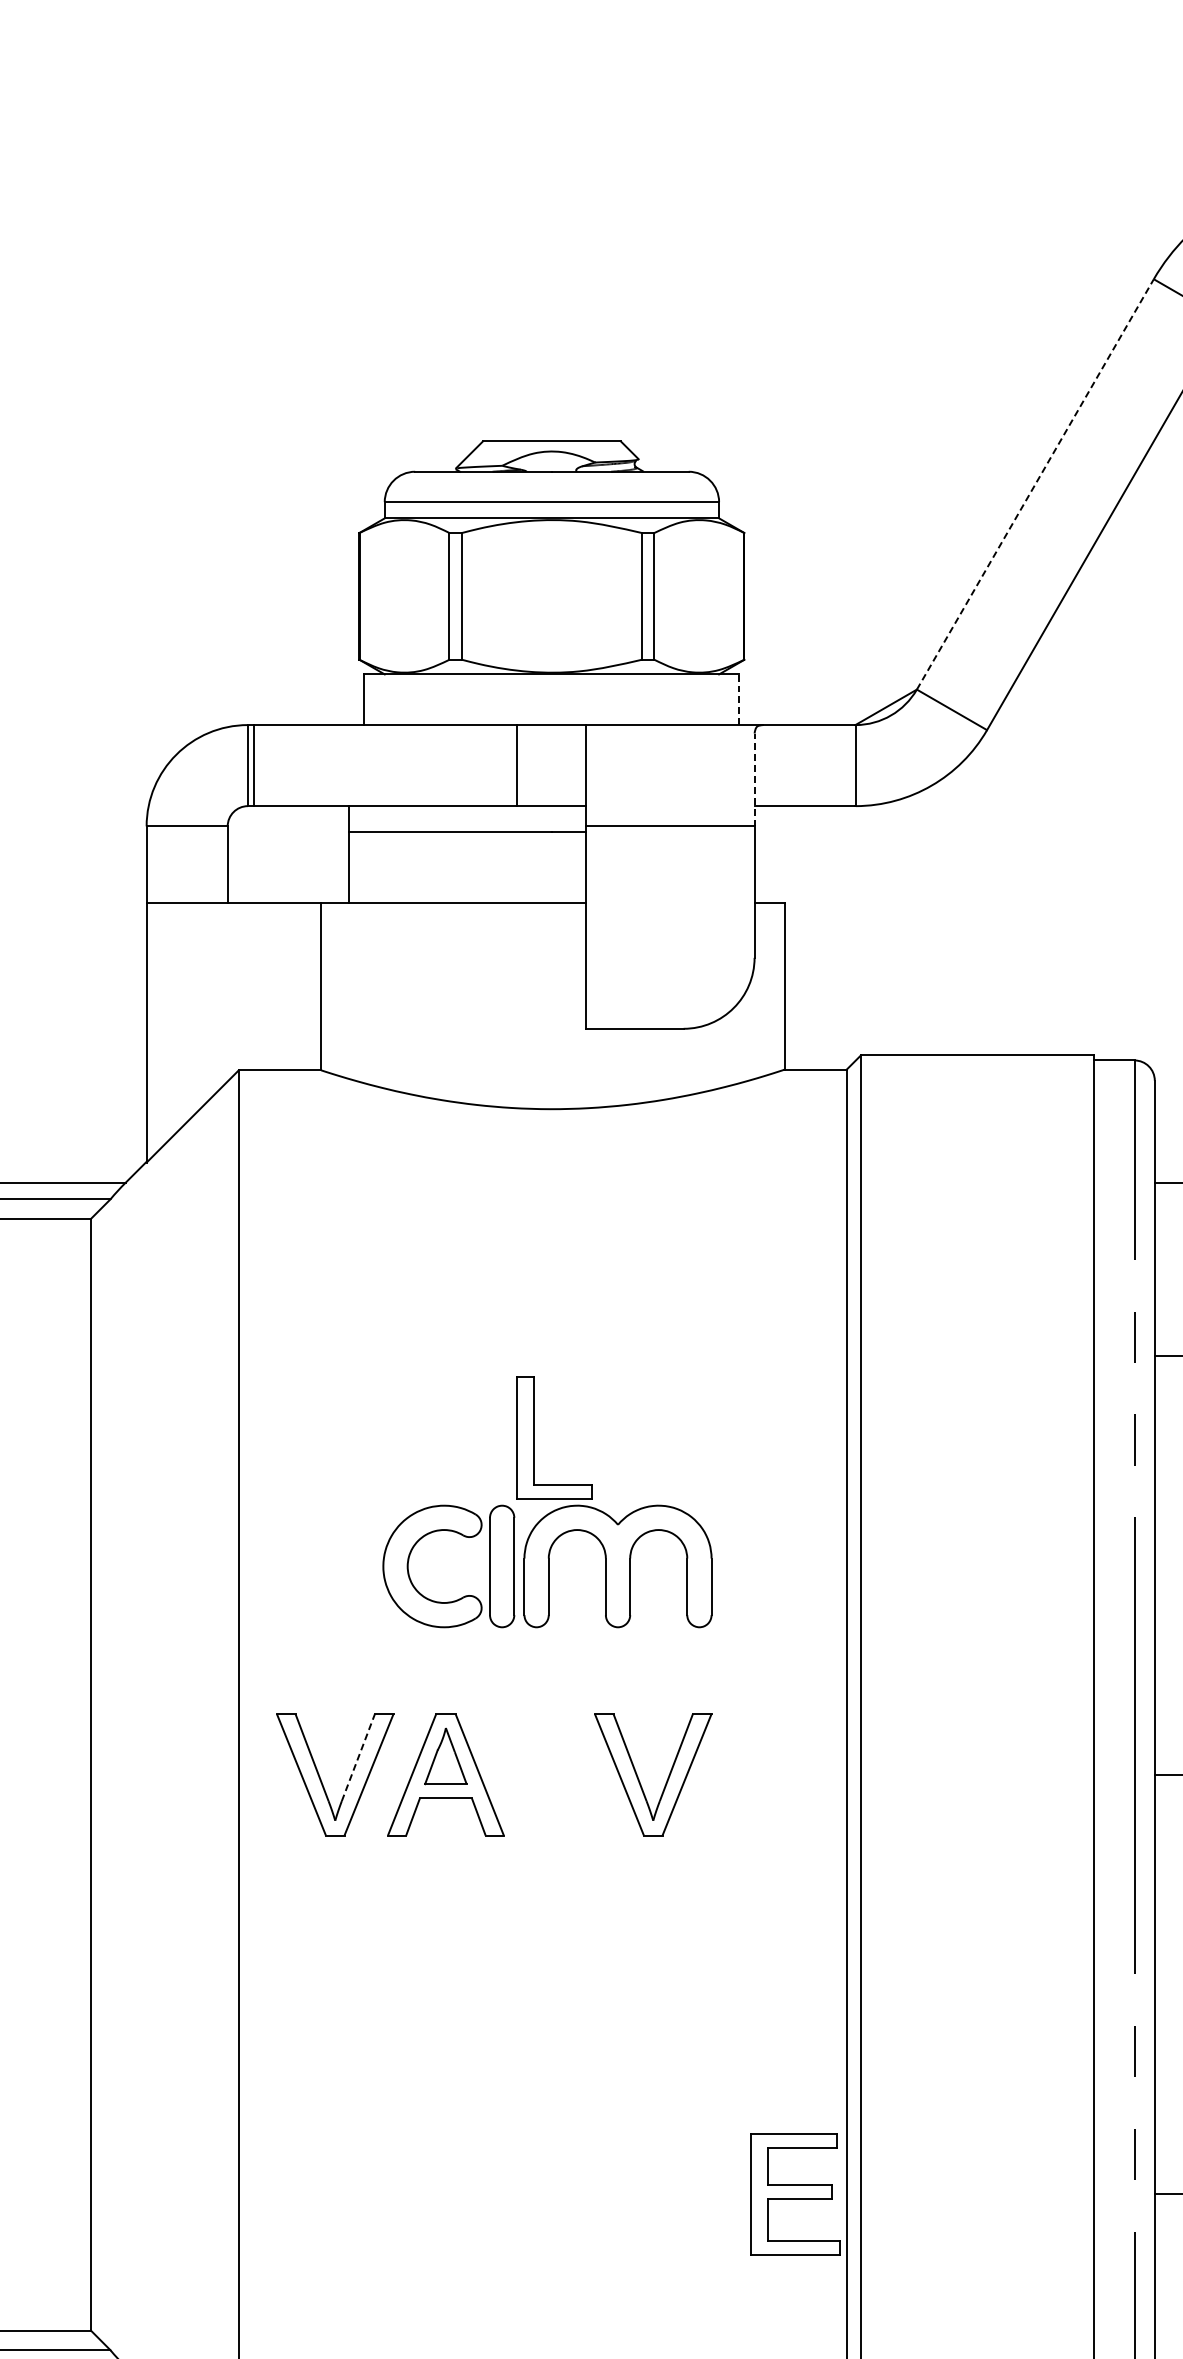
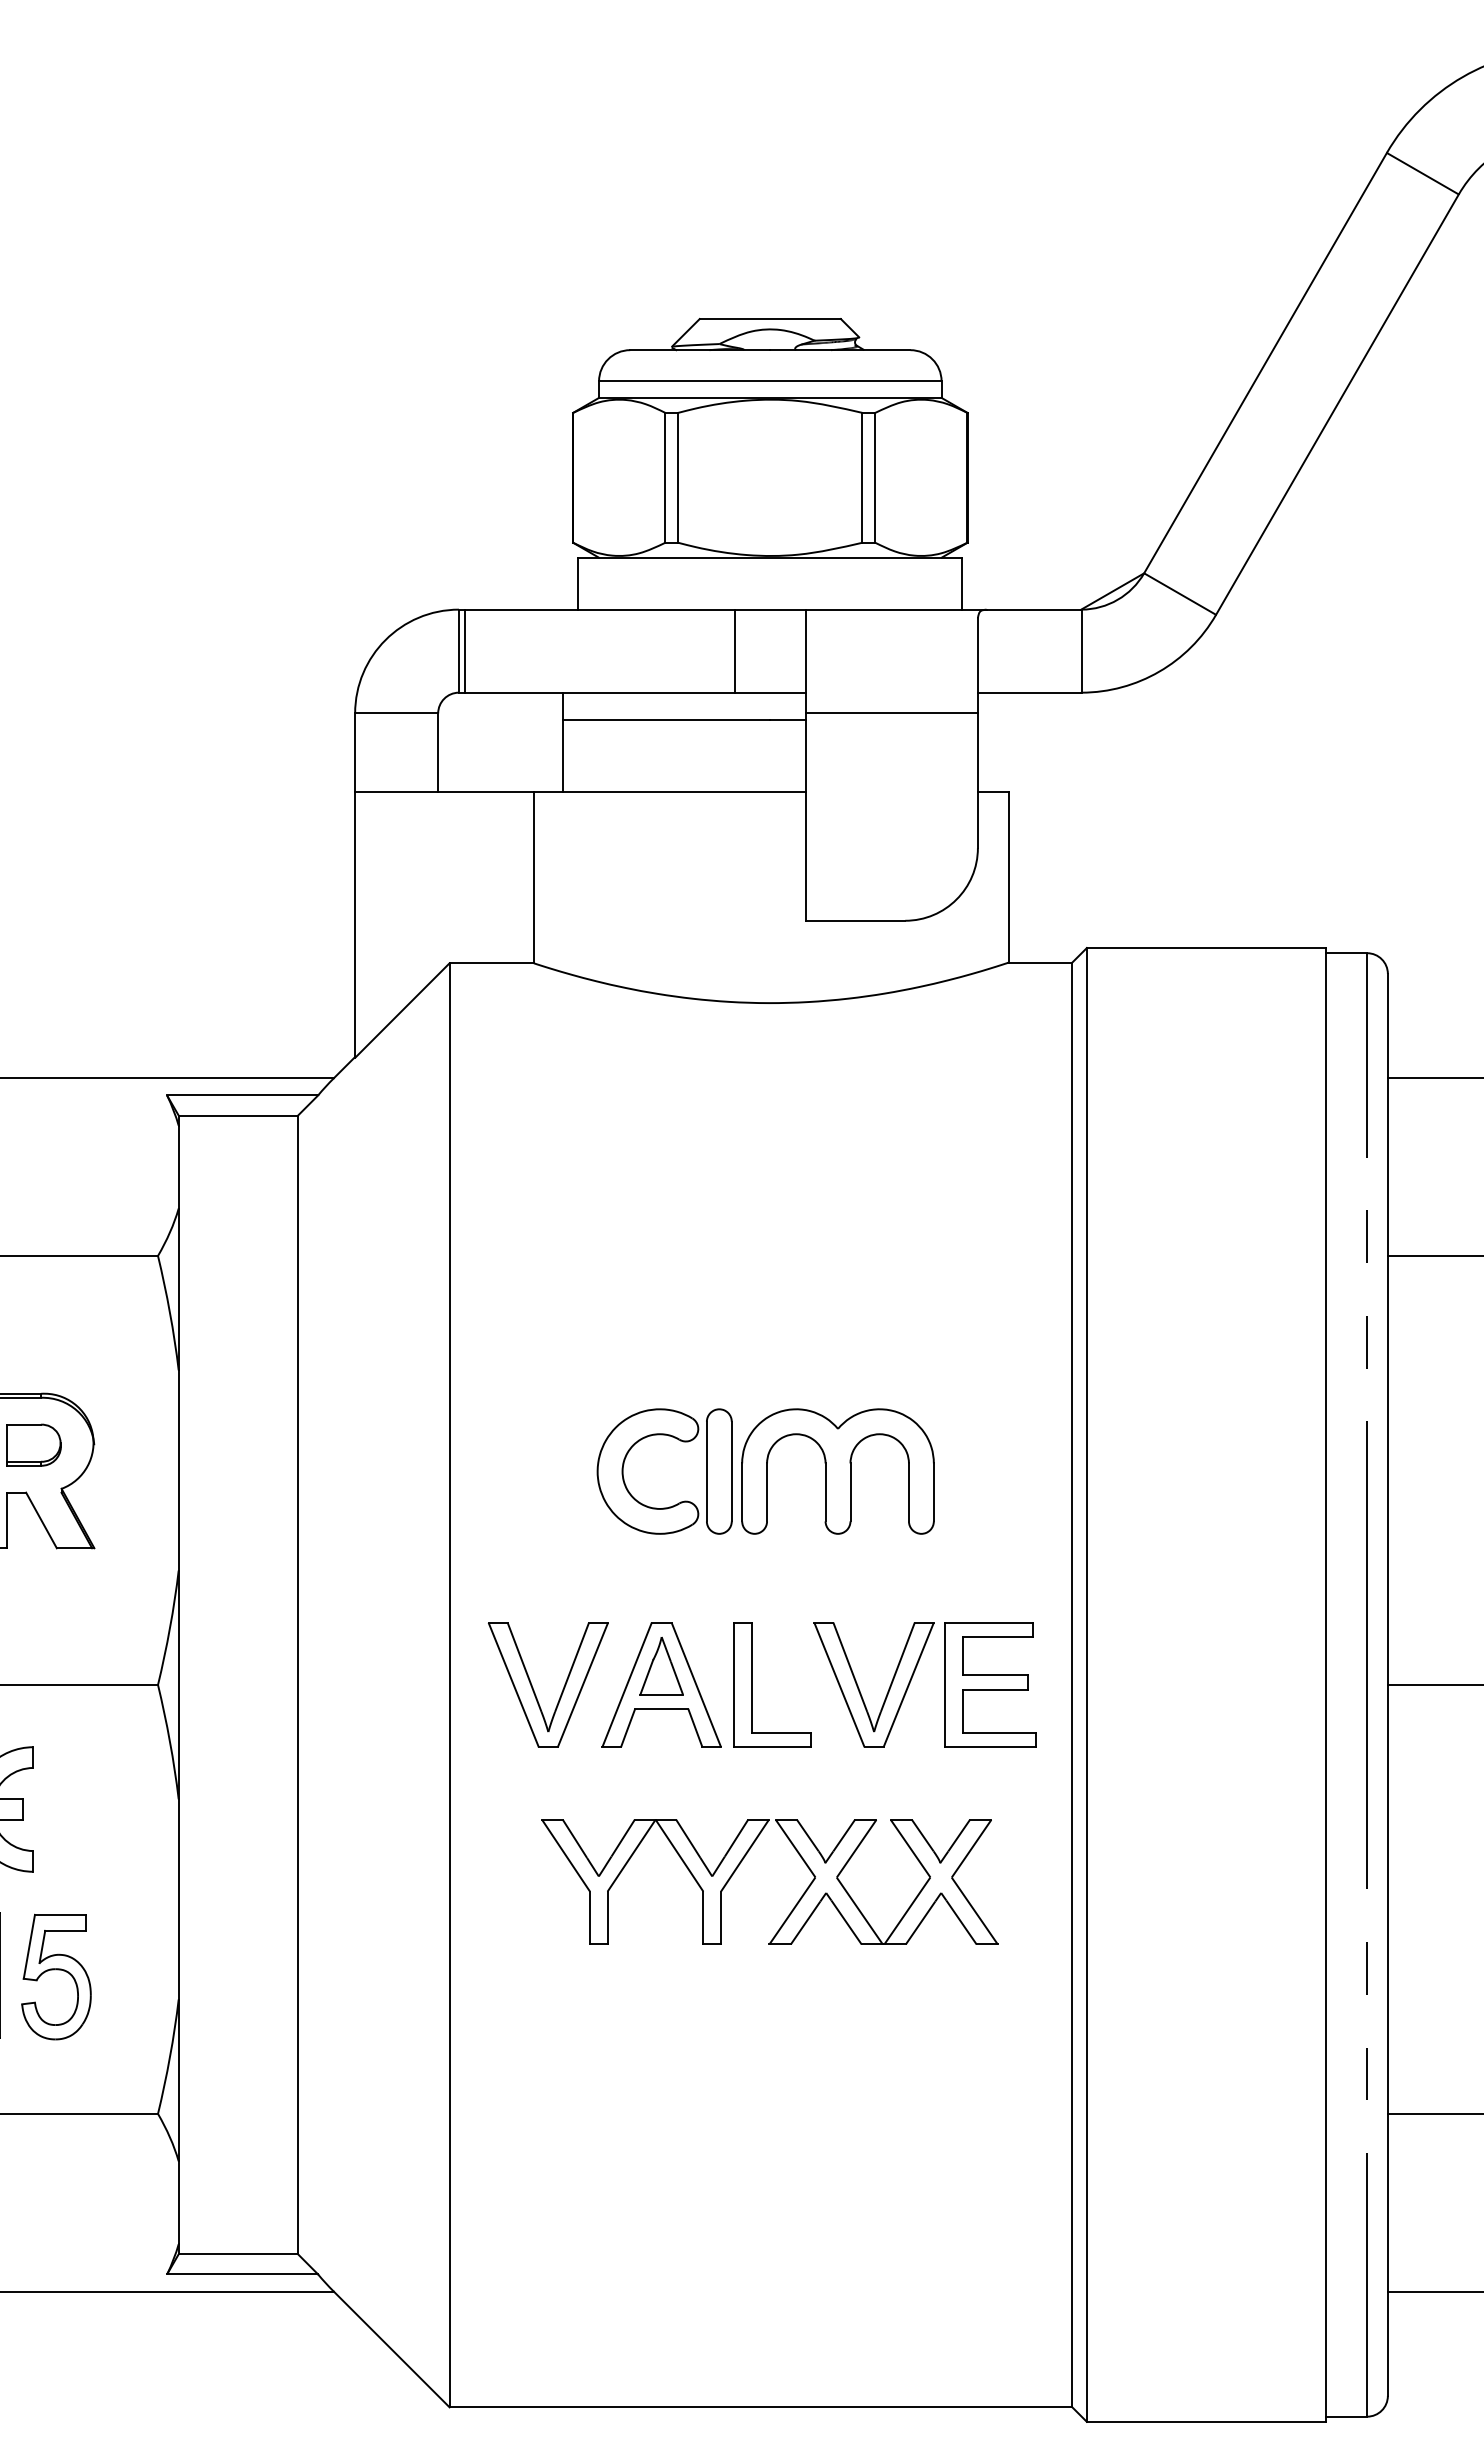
line: (1035, 484) -> (1265, 363), dashed -> solid
line: (739, 699) -> (962, 583), dashed -> solid
line: (754, 779) -> (977, 665), dashed -> solid
part: (534, 1437) -> (752, 1684), moved
line: (358, 1757) -> (572, 1667), dashed -> solid
part: (524, 1947) -> (742, 1861), added
part: (795, 2194) -> (990, 1684), moved

